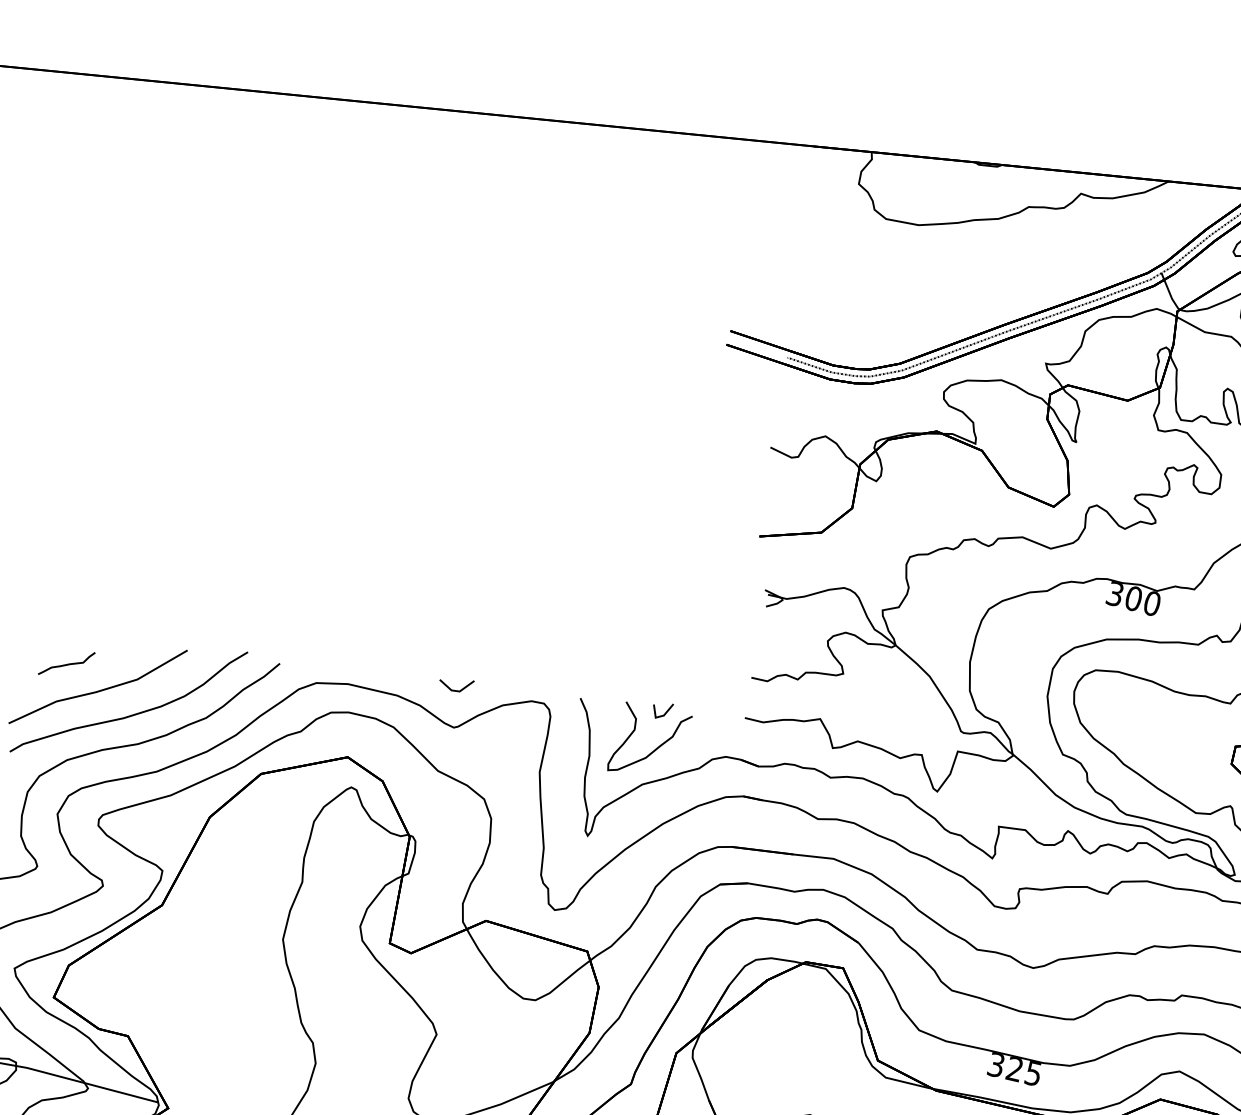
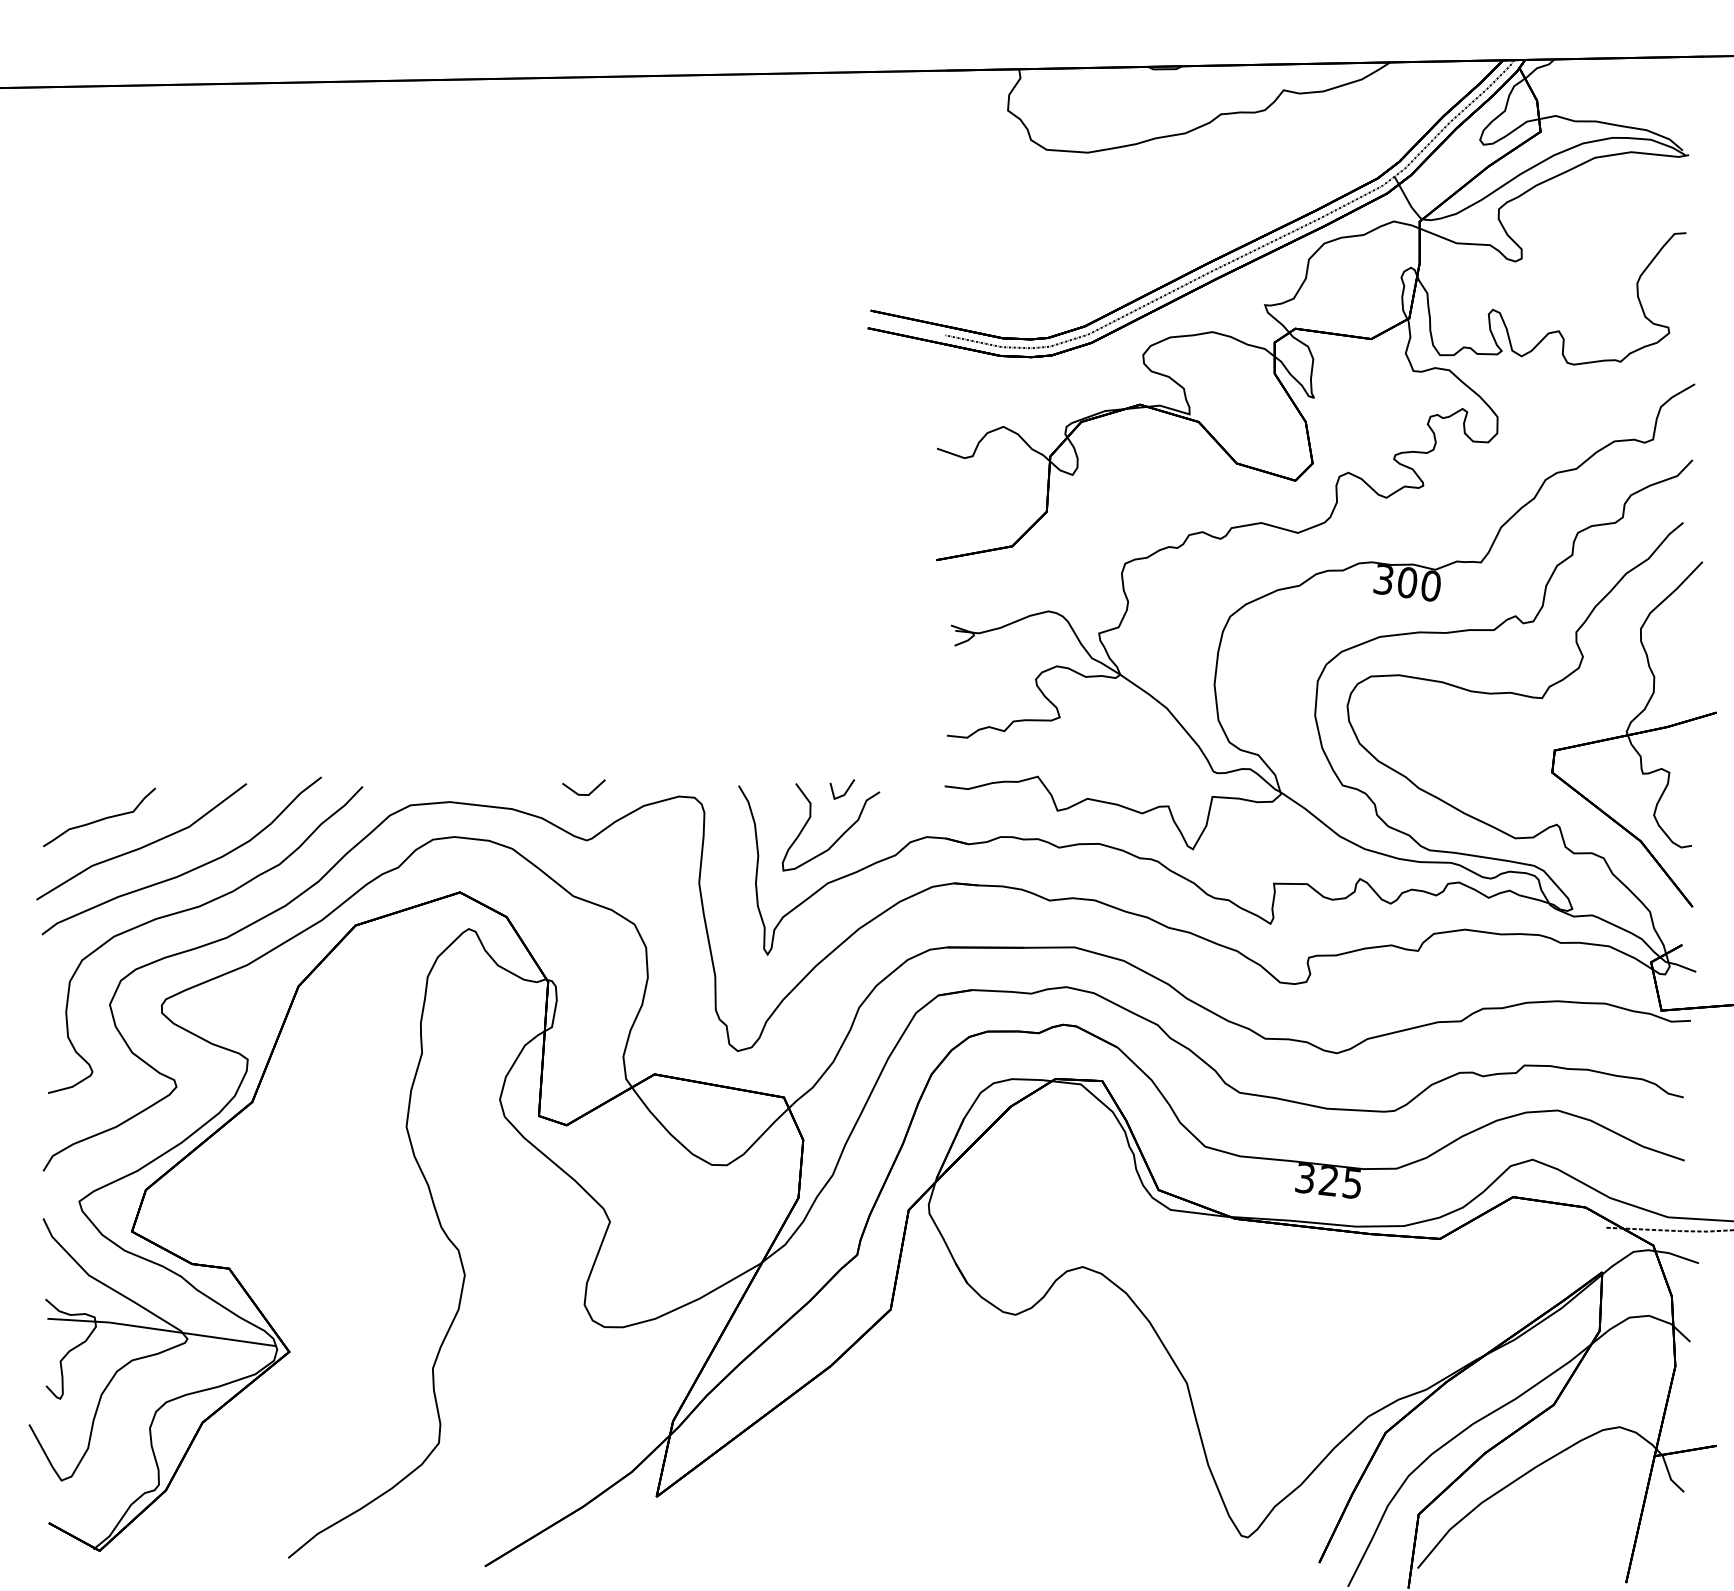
part: (66, 663) -> (99, 817), size x1.67

